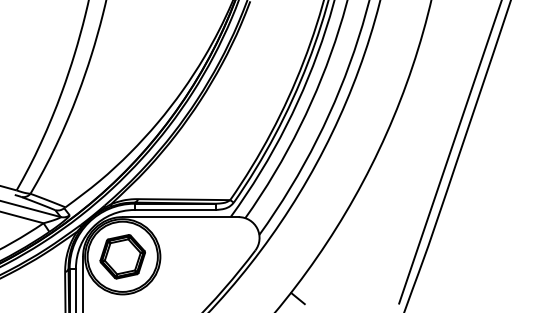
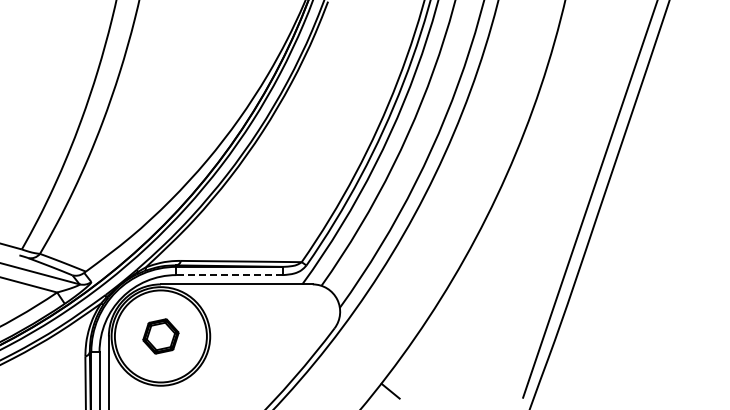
line: (175, 210) -> (229, 275), solid -> dashed
part: (122, 256) -> (160, 336), size x0.6

